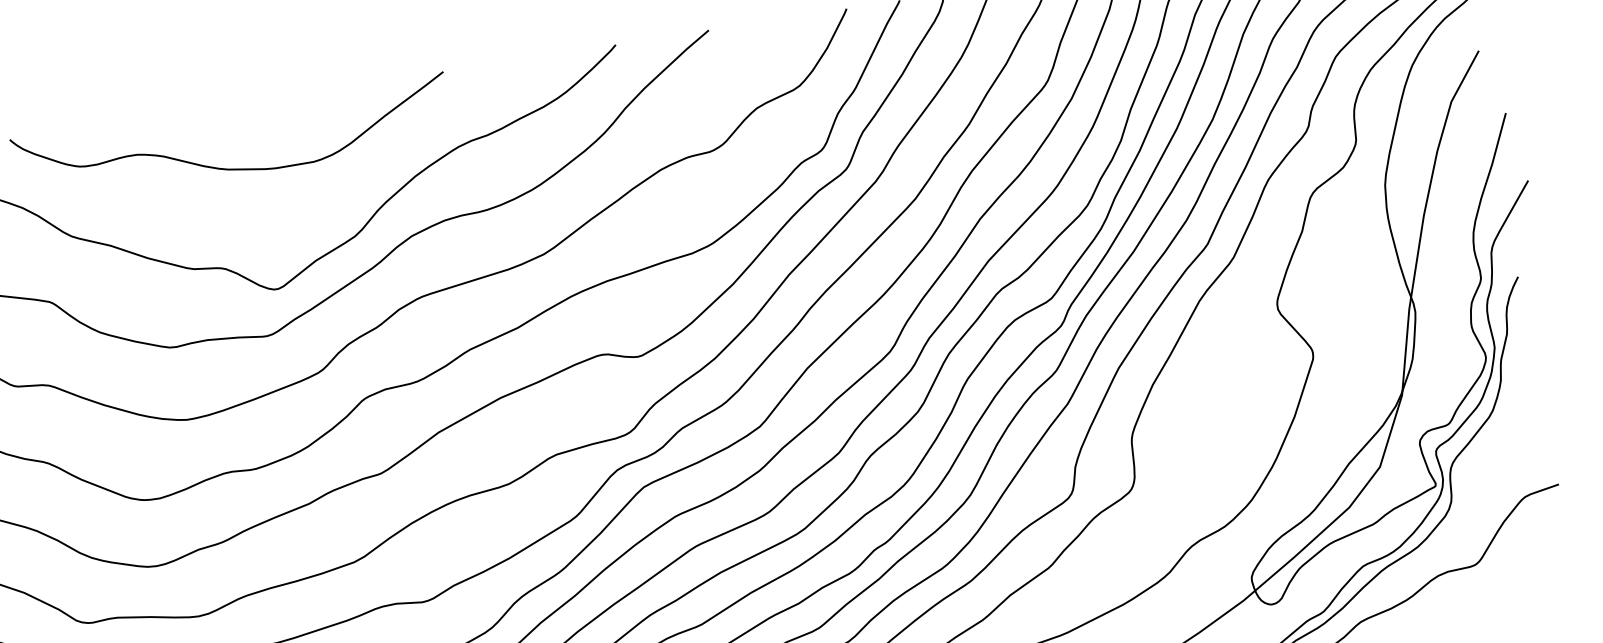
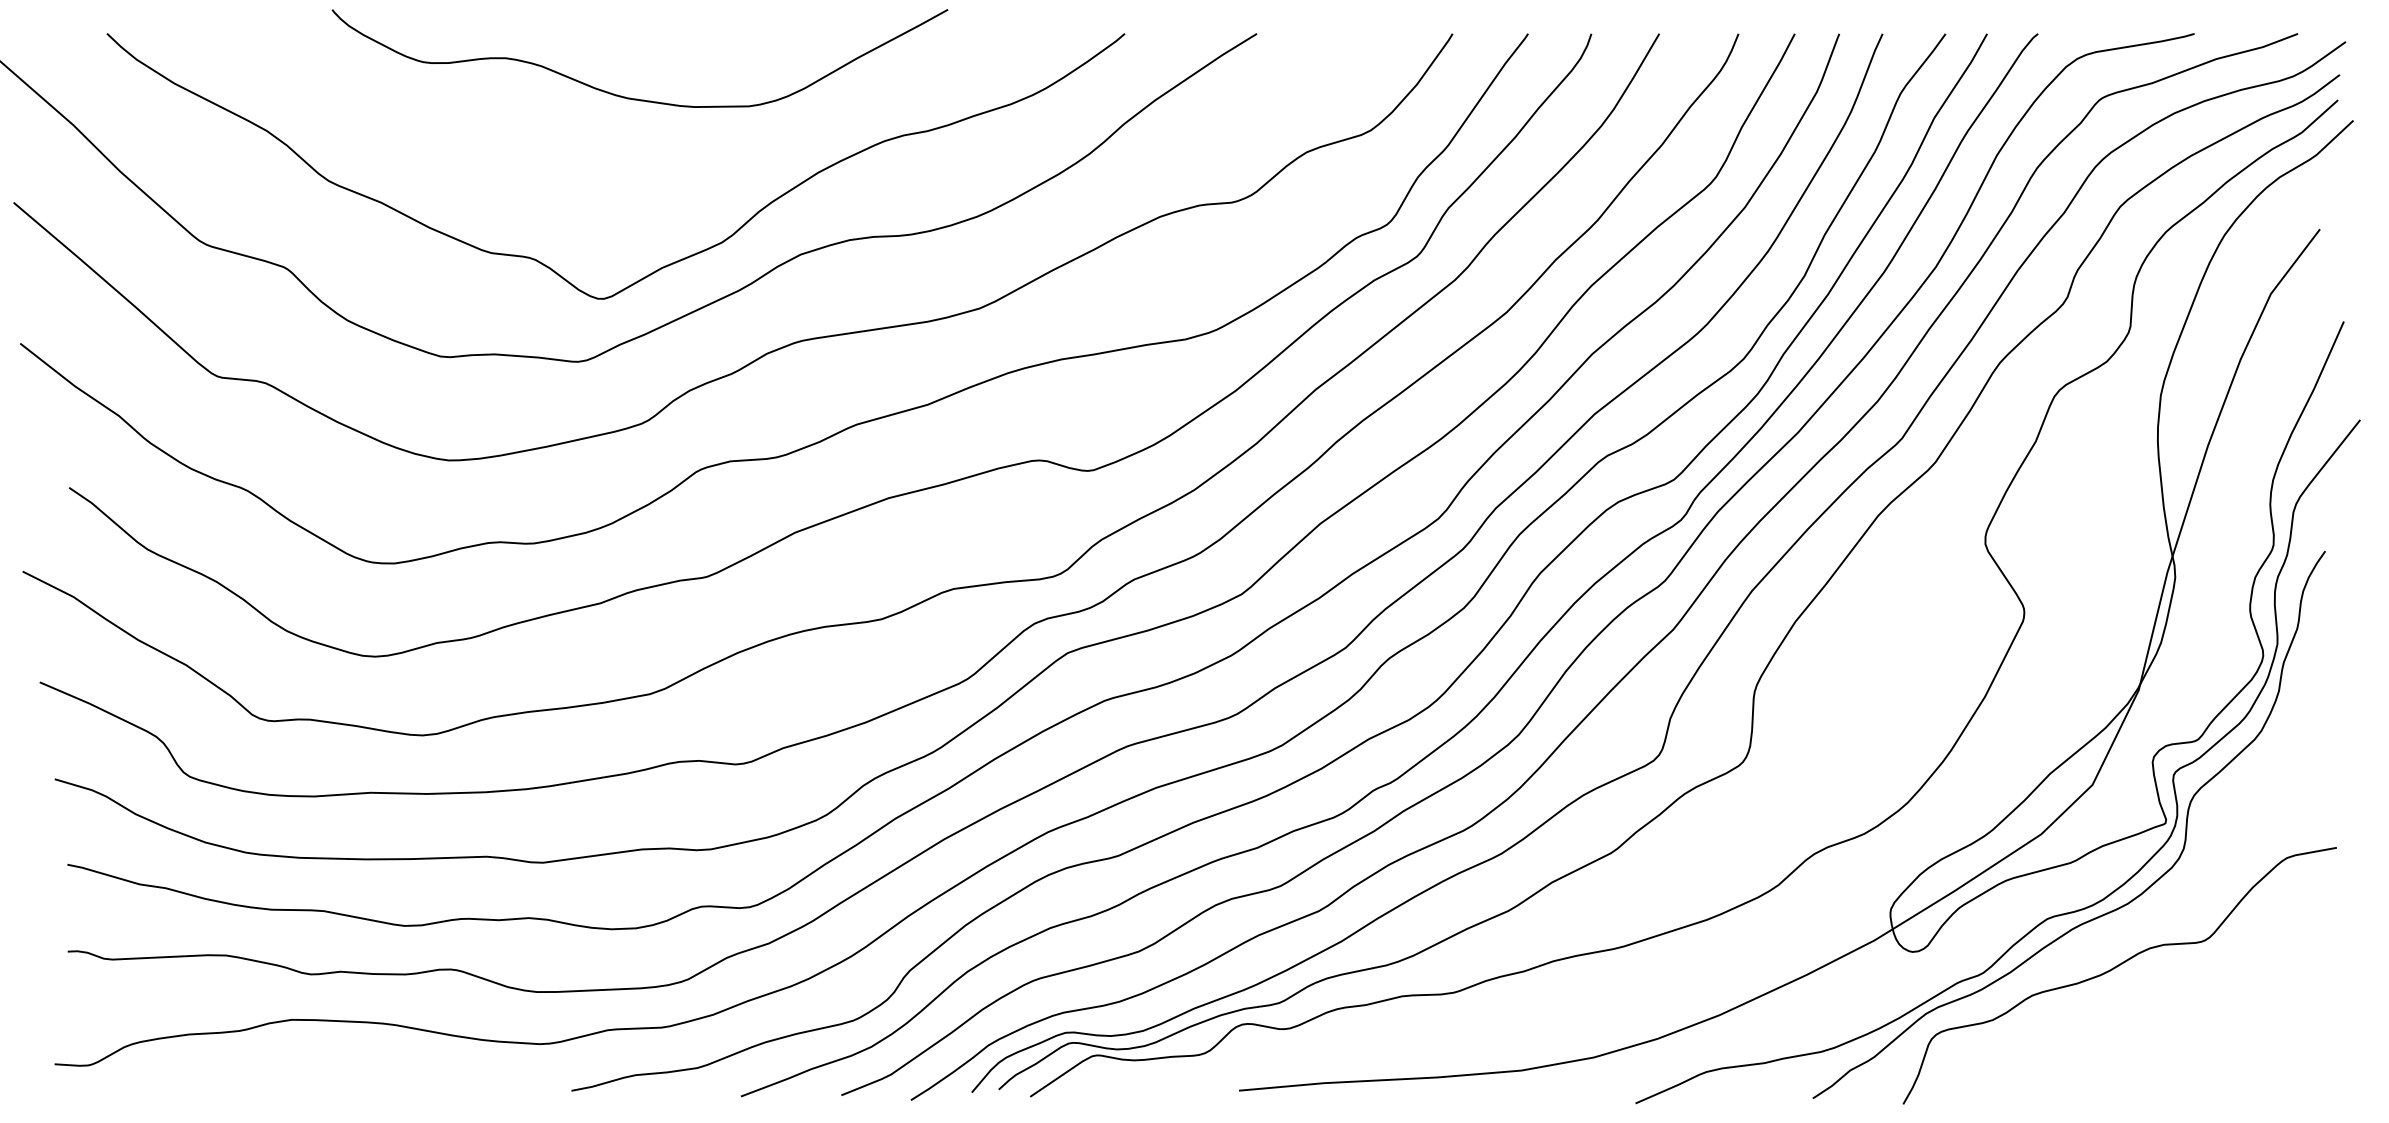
curve: (229, 168) -> (630, 97), moved

